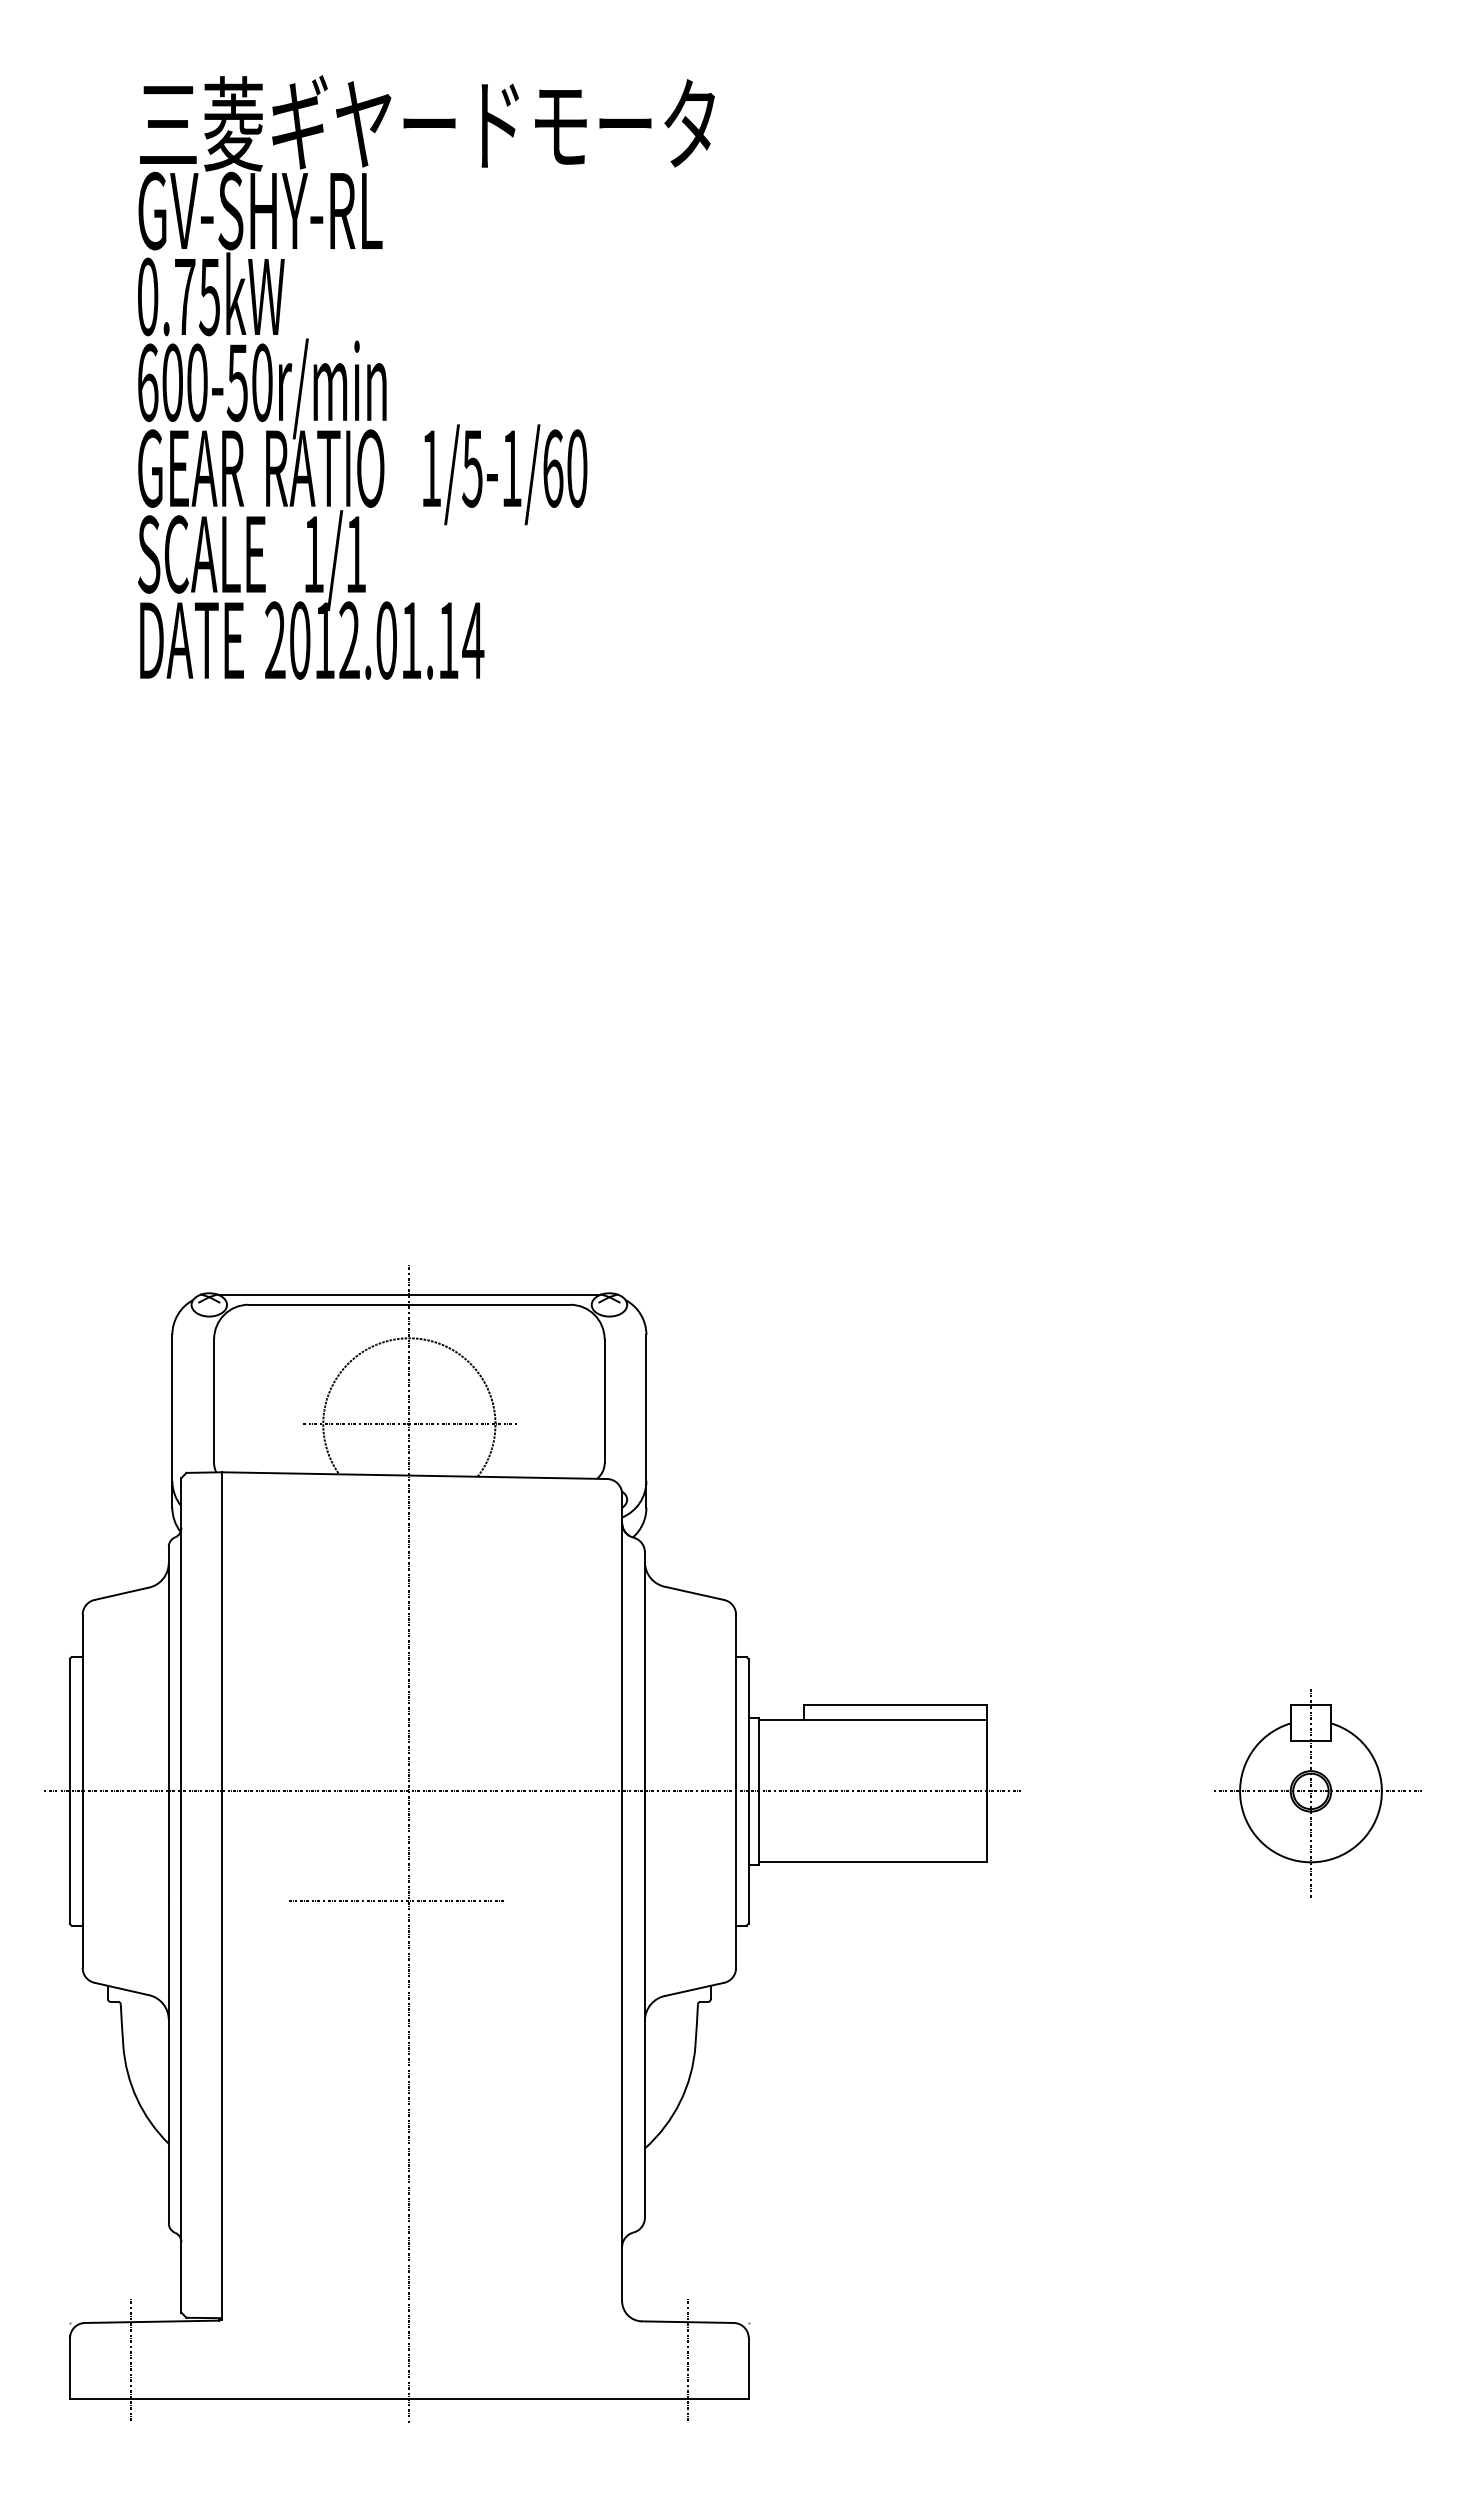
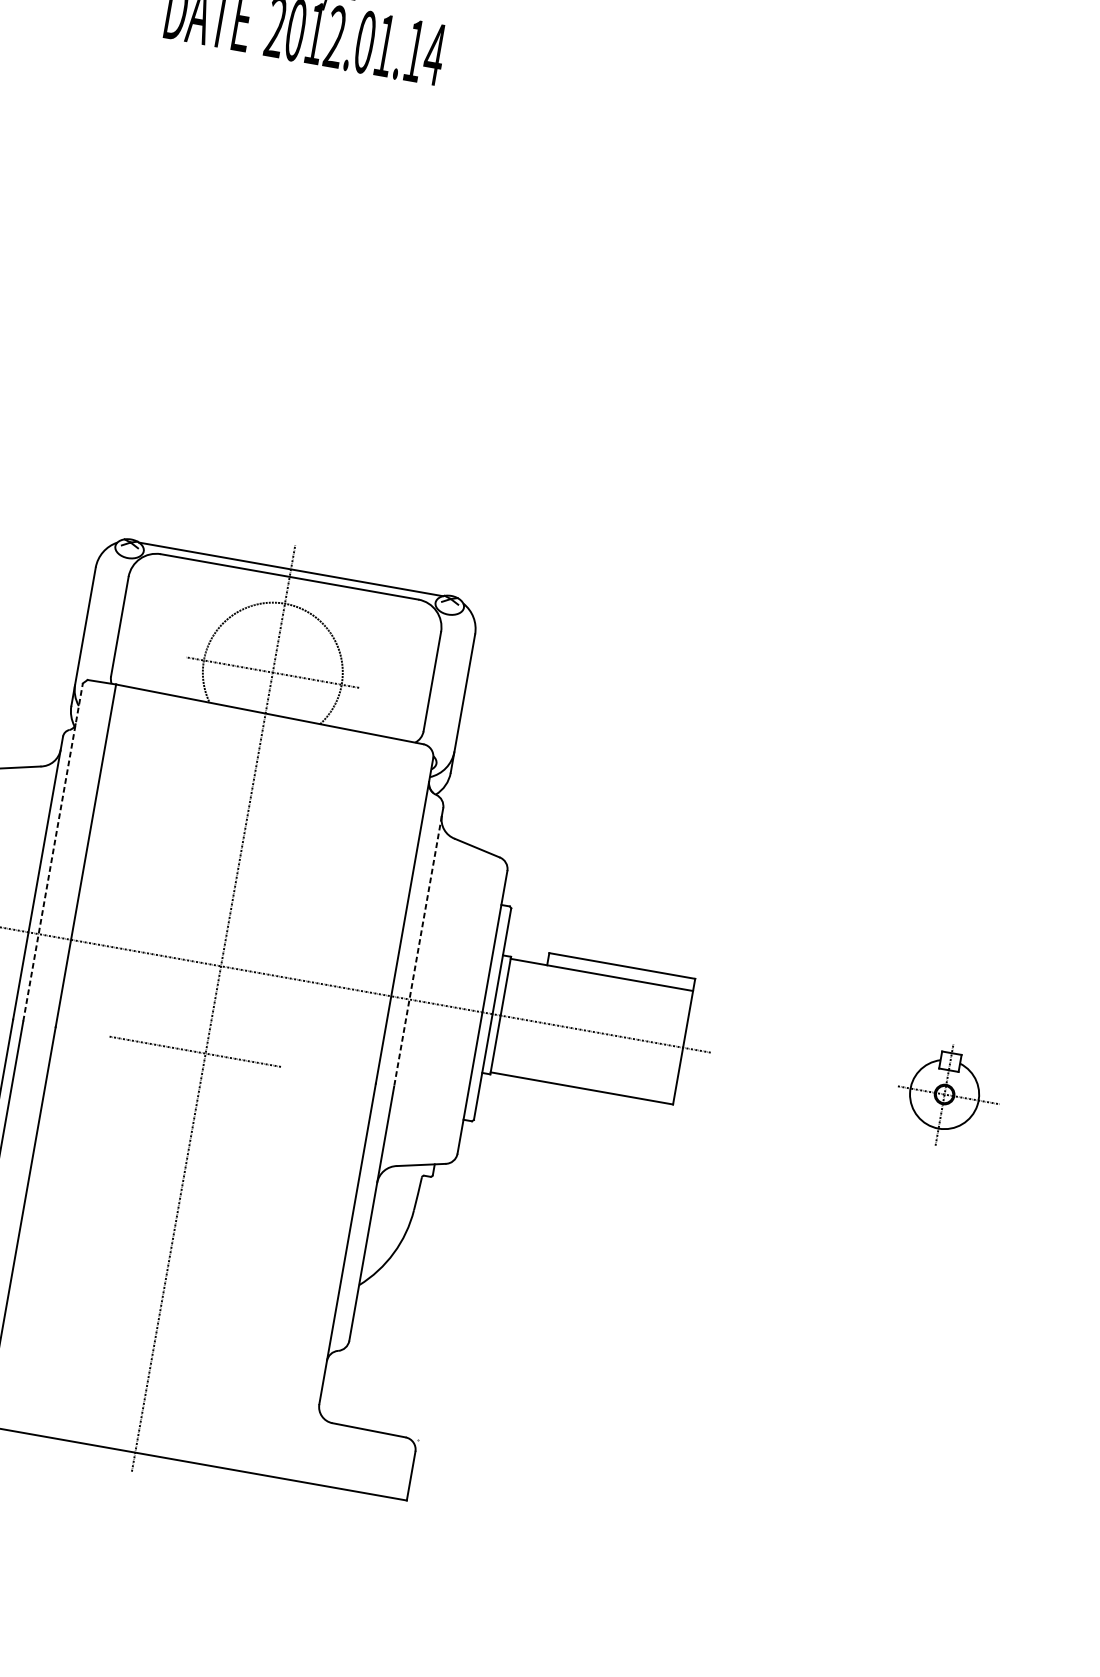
line: (181, 1688) -> (53, 851), solid -> dashed
line: (644, 1731) -> (417, 951), solid -> dashed
part: (1317, 1793) -> (947, 1096), size x0.6
line: (687, 2359) -> (363, 1460), removed

